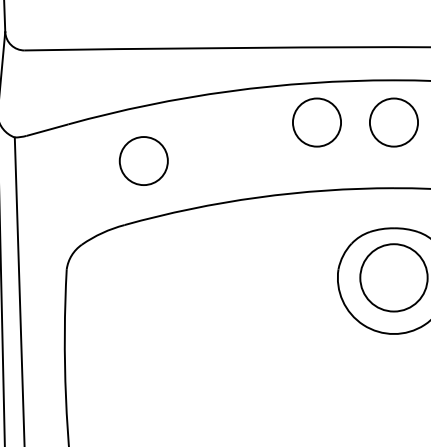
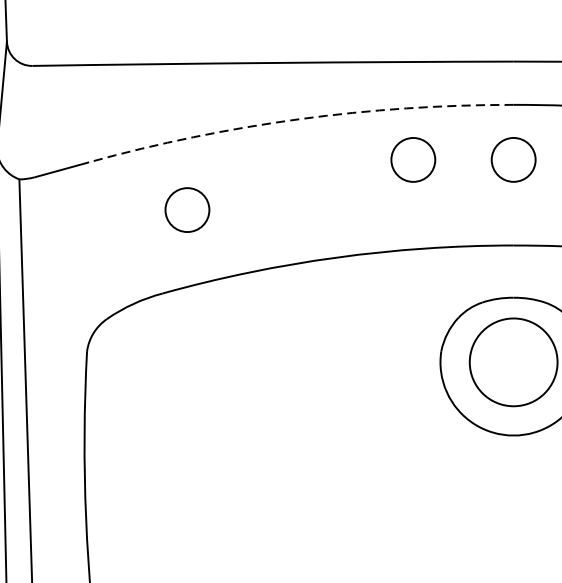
arc: (229, 91) -> (299, 119), solid -> dashed
circle: (316, 122) -> (412, 159), size x0.7
circle: (393, 122) -> (513, 159), size x0.7
circle: (143, 160) -> (187, 209), size x0.7

